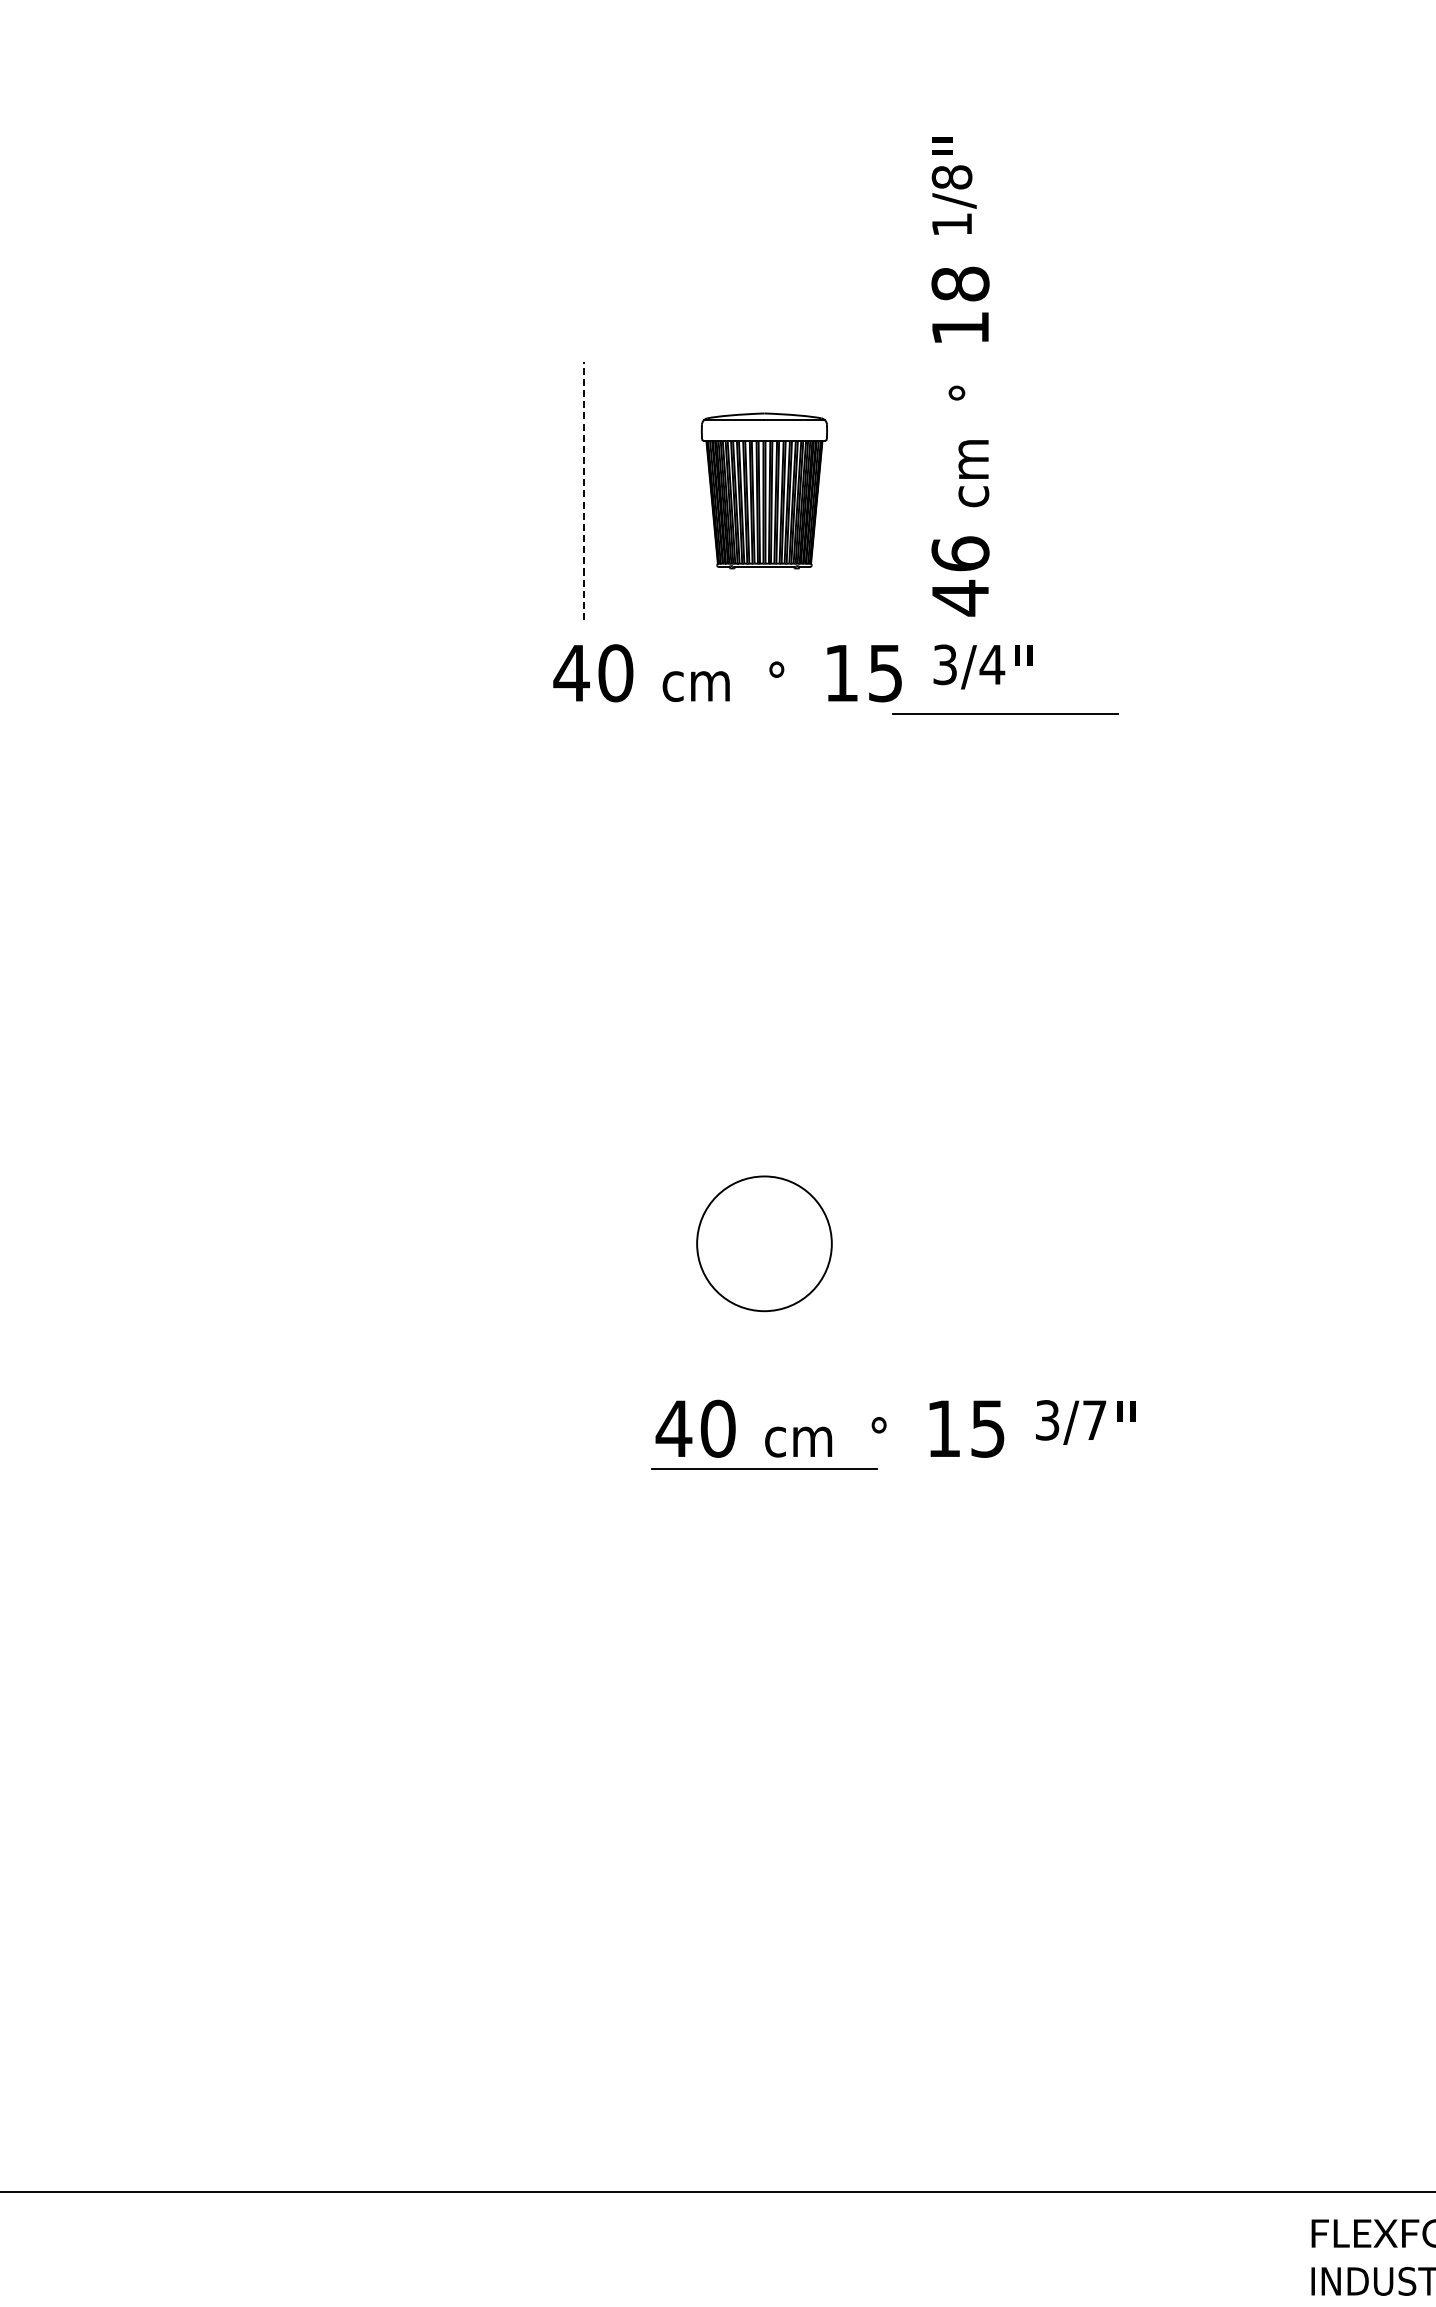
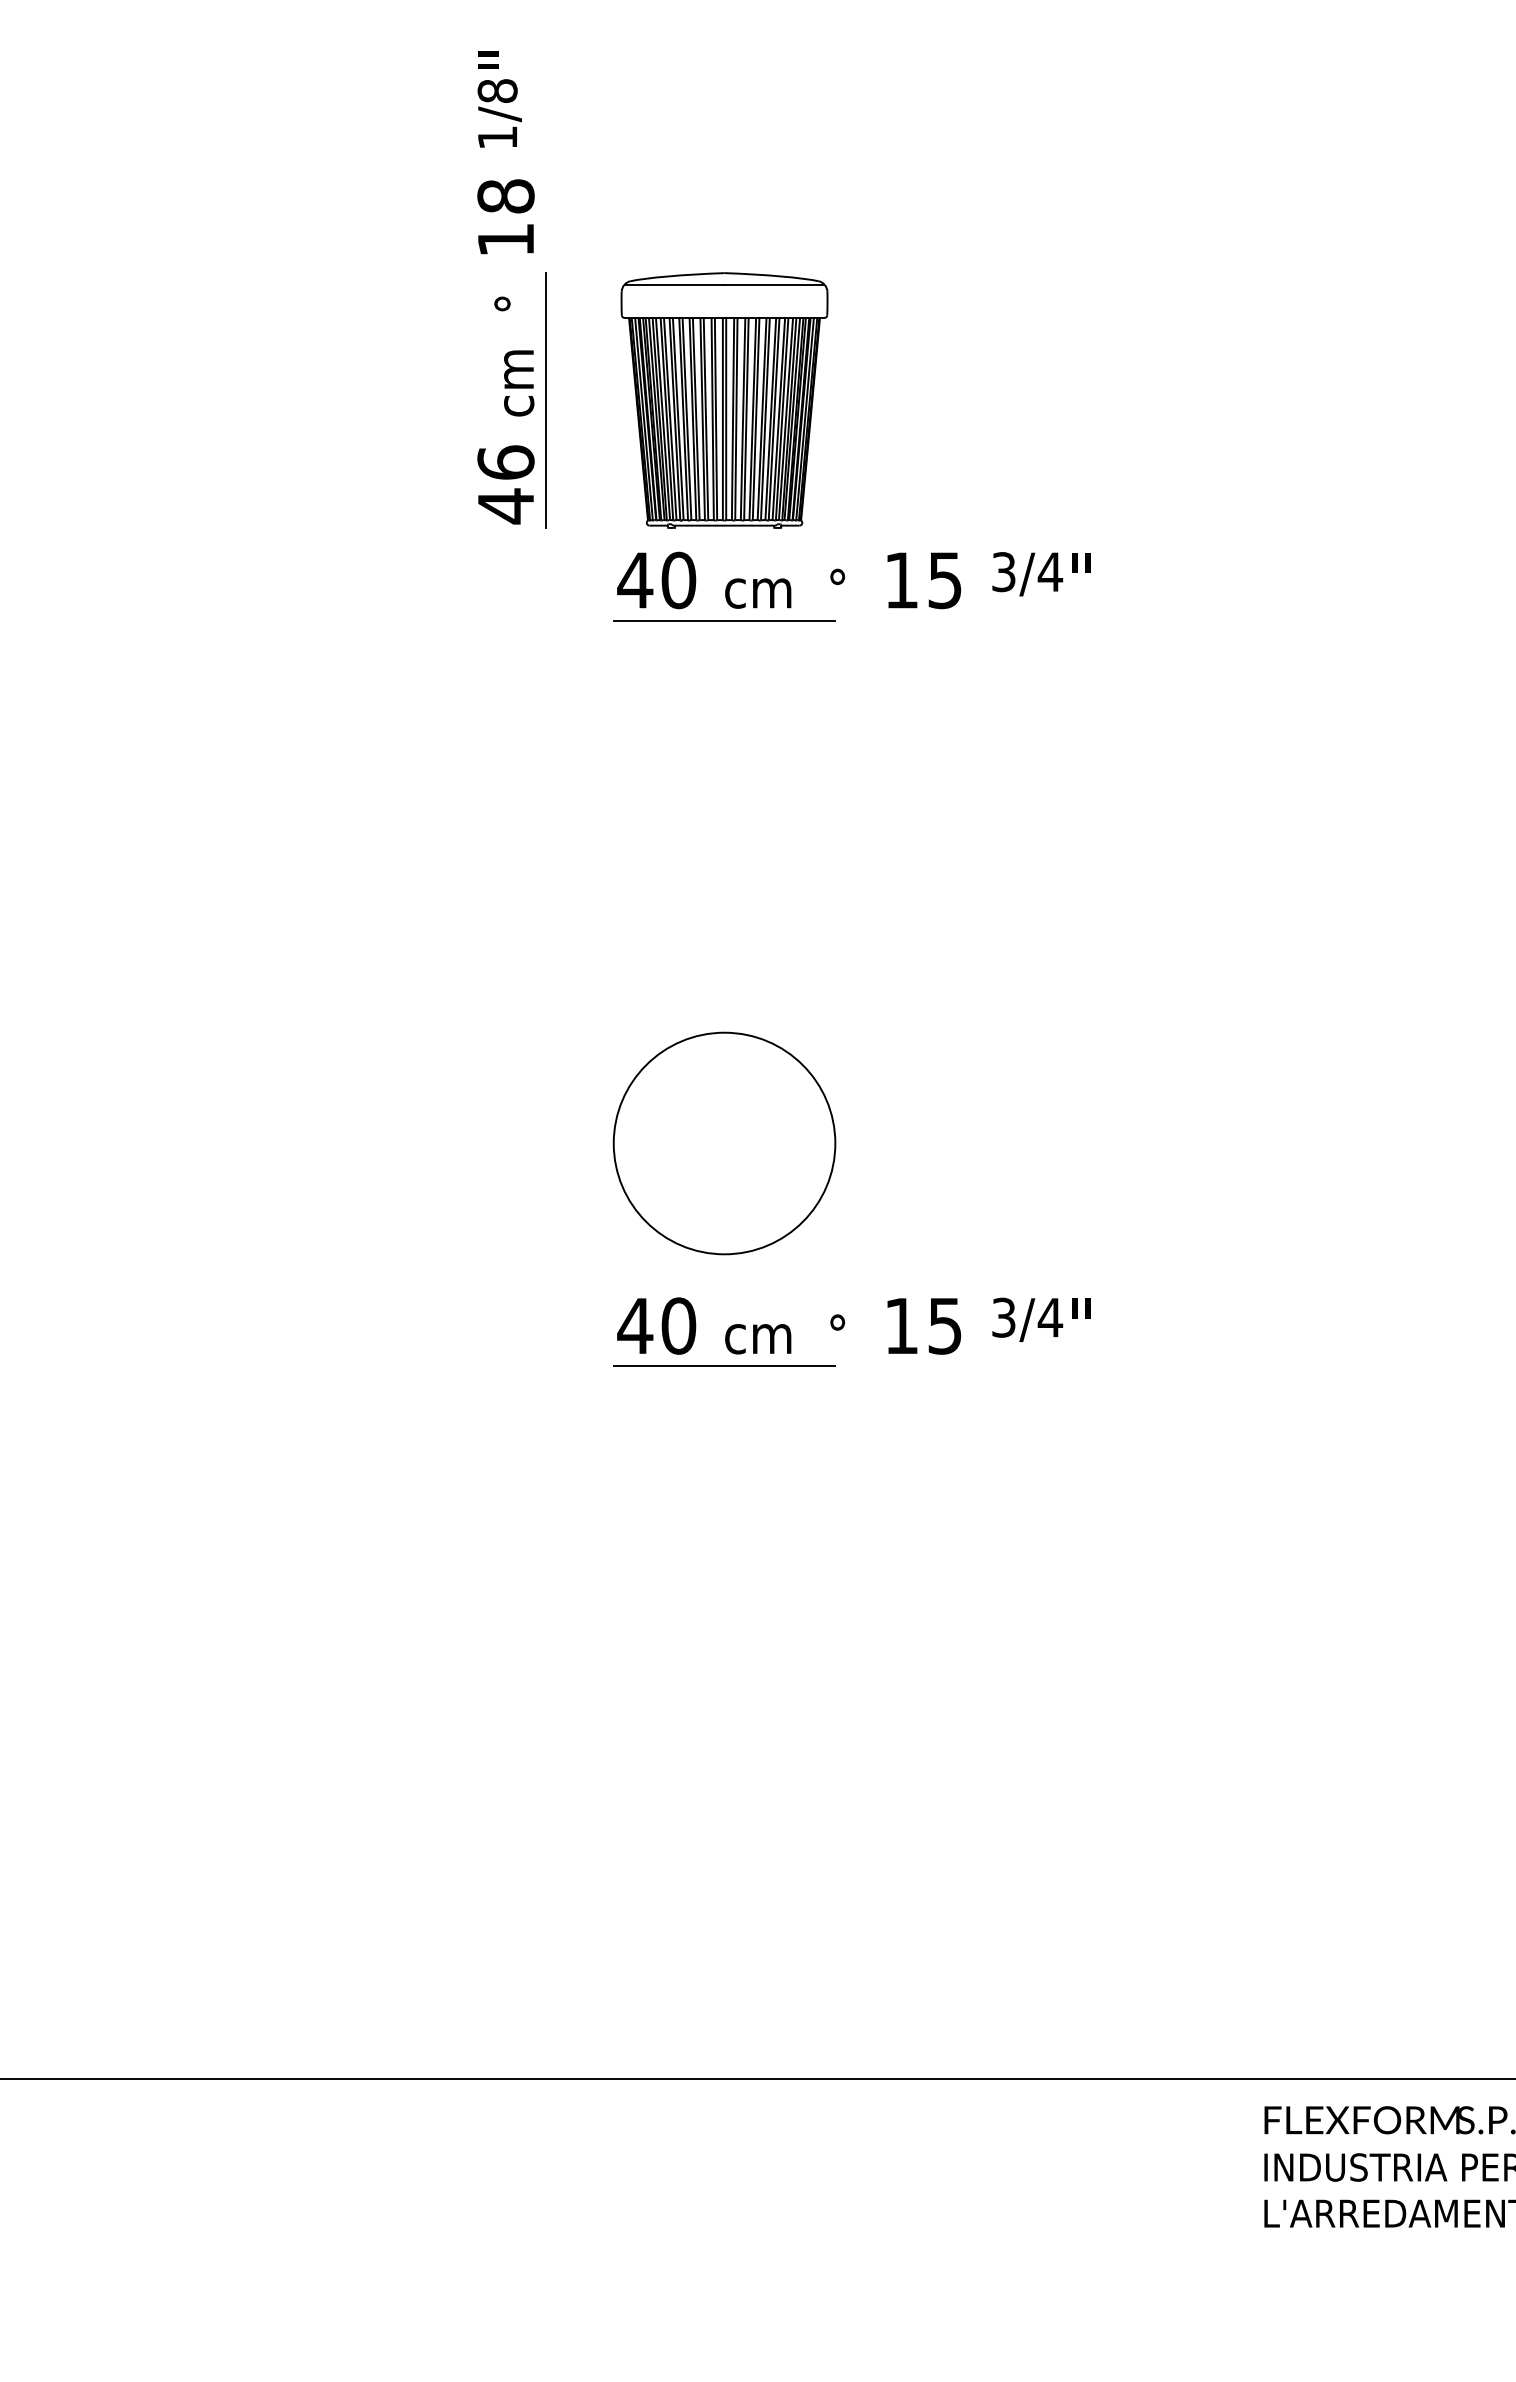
text: (960, 376) -> (505, 287), moved
line: (584, 490) -> (546, 400), dashed -> solid
part: (764, 490) -> (724, 400), size x1.67
text: (792, 673) -> (853, 580), moved
line: (1005, 713) -> (724, 620), moved
circle: (764, 1243) -> (724, 1143), size x1.67
text: (1094, 1420) -> (1050, 1317), 3/7 -> 3/4

